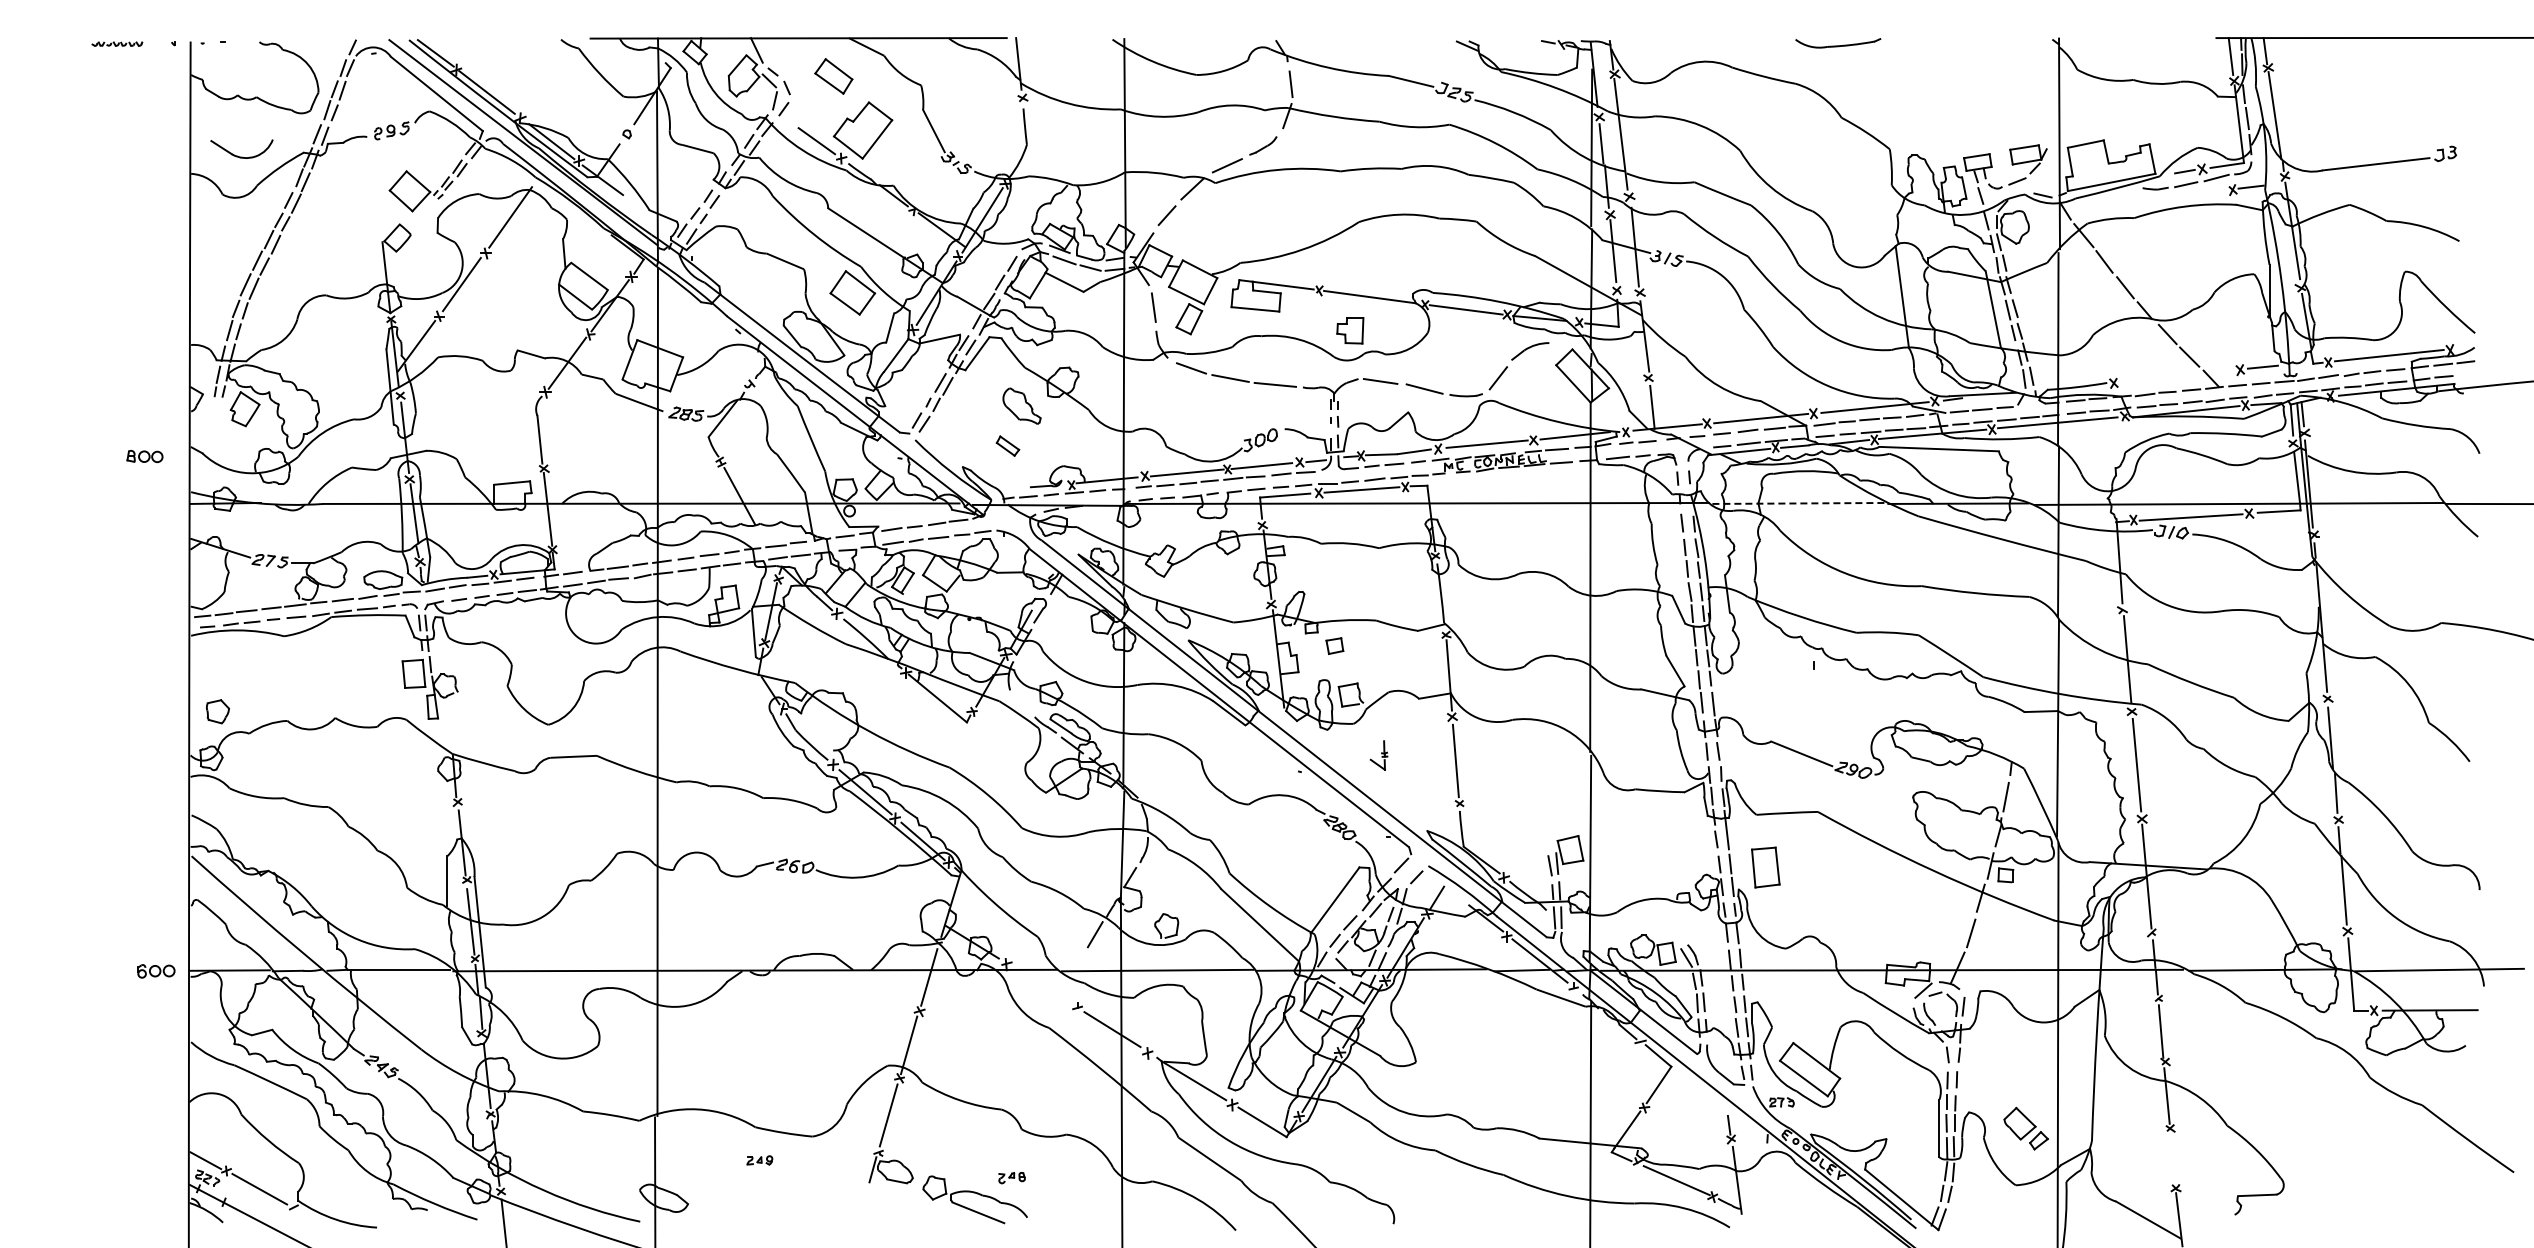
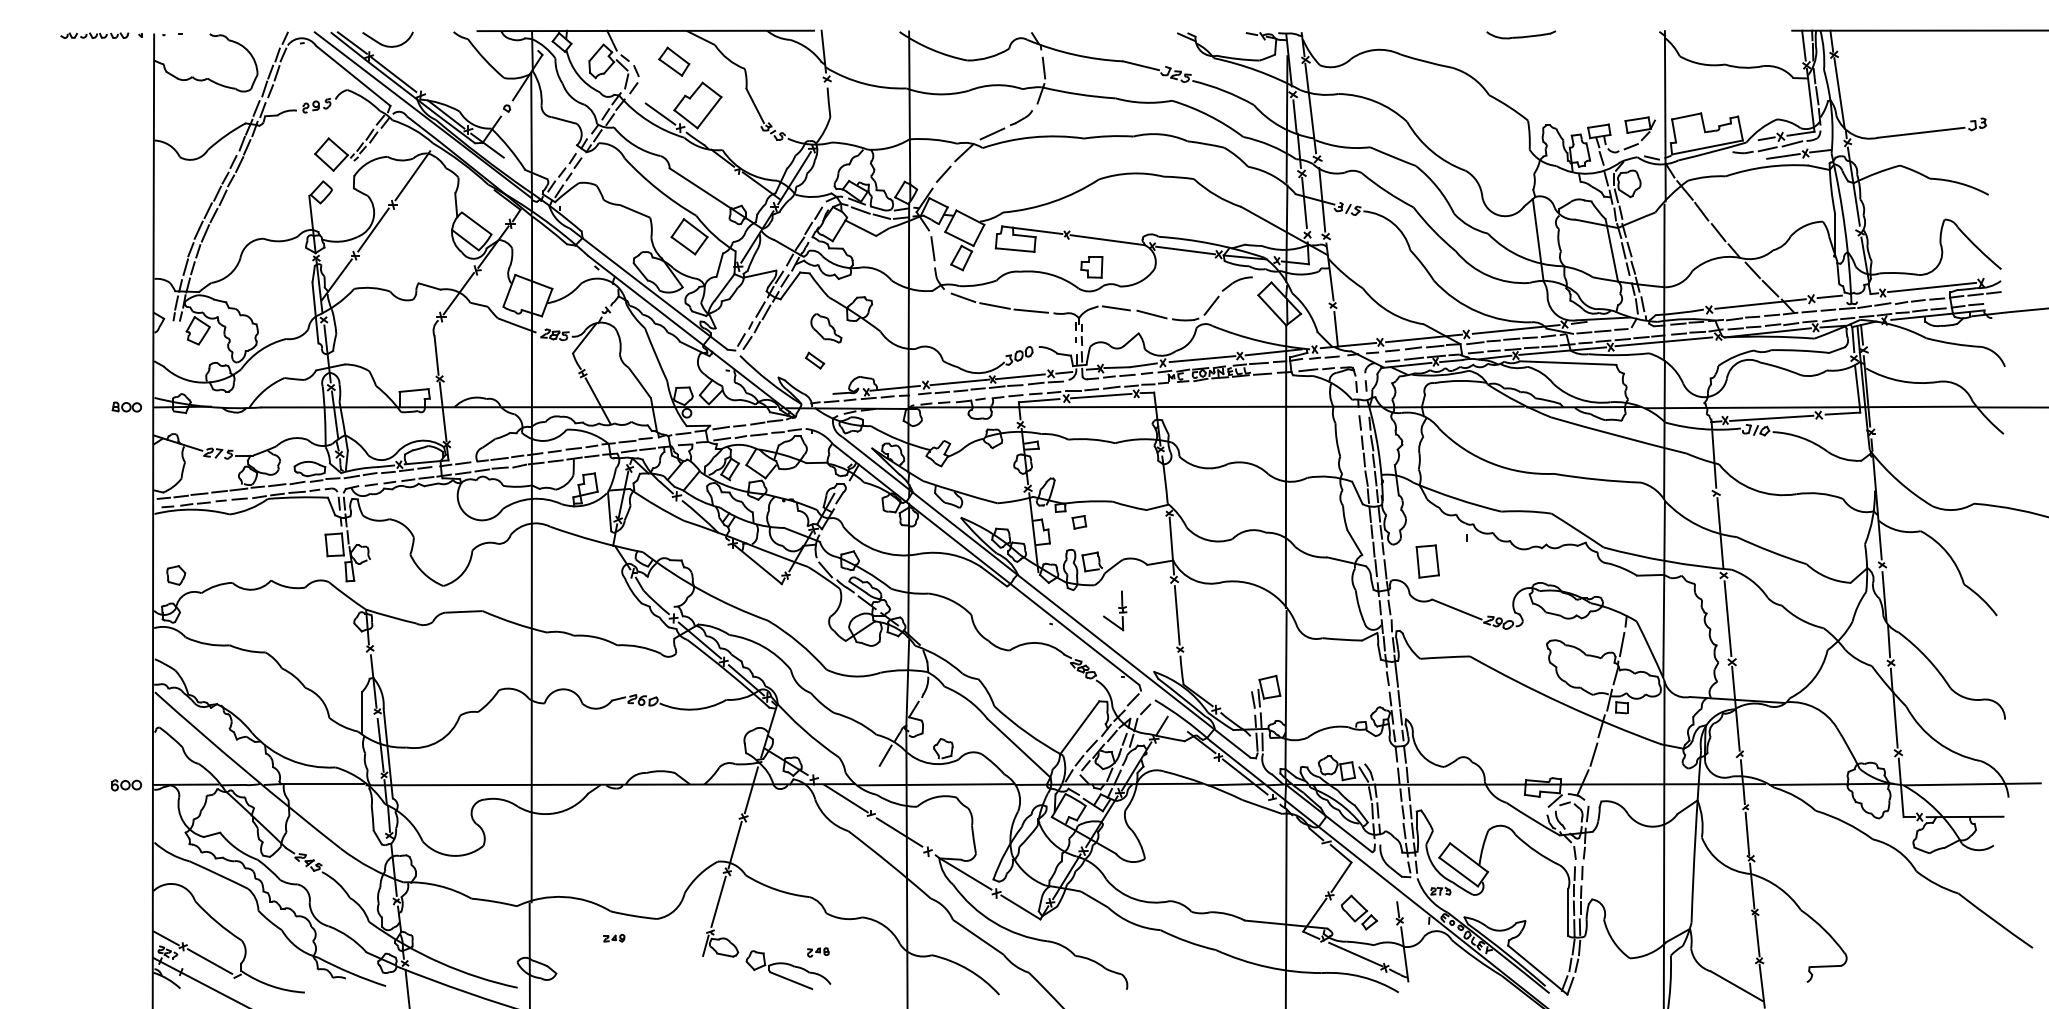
part: (117, 43) -> (95, 35), size x1.67
part: (1838, 43) -> (1521, 35), moved
part: (241, 156) -> (387, 45), moved
line: (2205, 193) -> (1783, 156), added
line: (2177, 375) -> (1760, 303), added
part: (144, 456) -> (126, 407), moved
line: (1797, 503) -> (1453, 407), dashed -> solid
line: (1020, 704) -> (825, 569), added
part: (1378, 755) -> (1114, 610), size x1.67
part: (1765, 867) -> (1427, 561), moved
line: (1046, 987) -> (846, 798), added
part: (2025, 1128) -> (1358, 912), moved
line: (2173, 1157) -> (1757, 935), added

